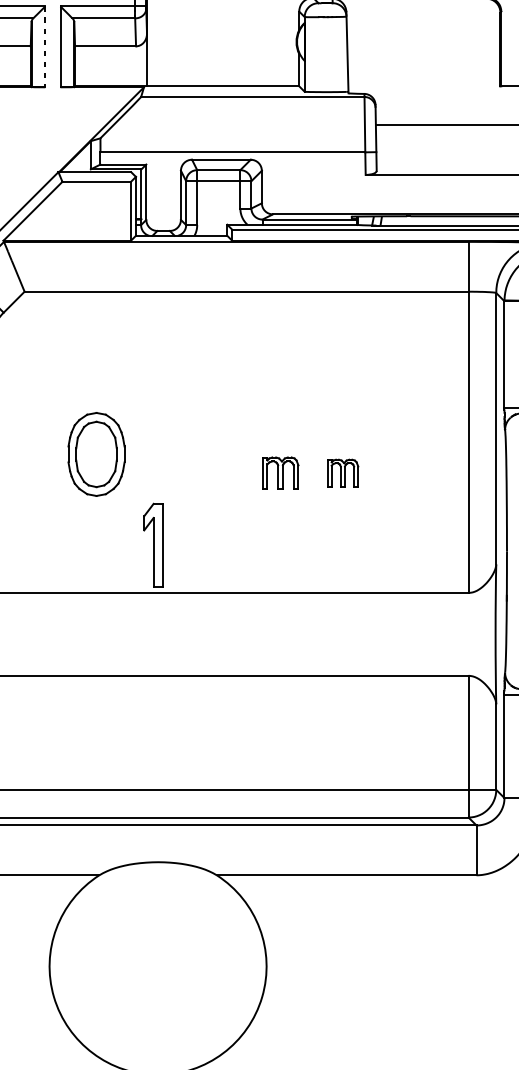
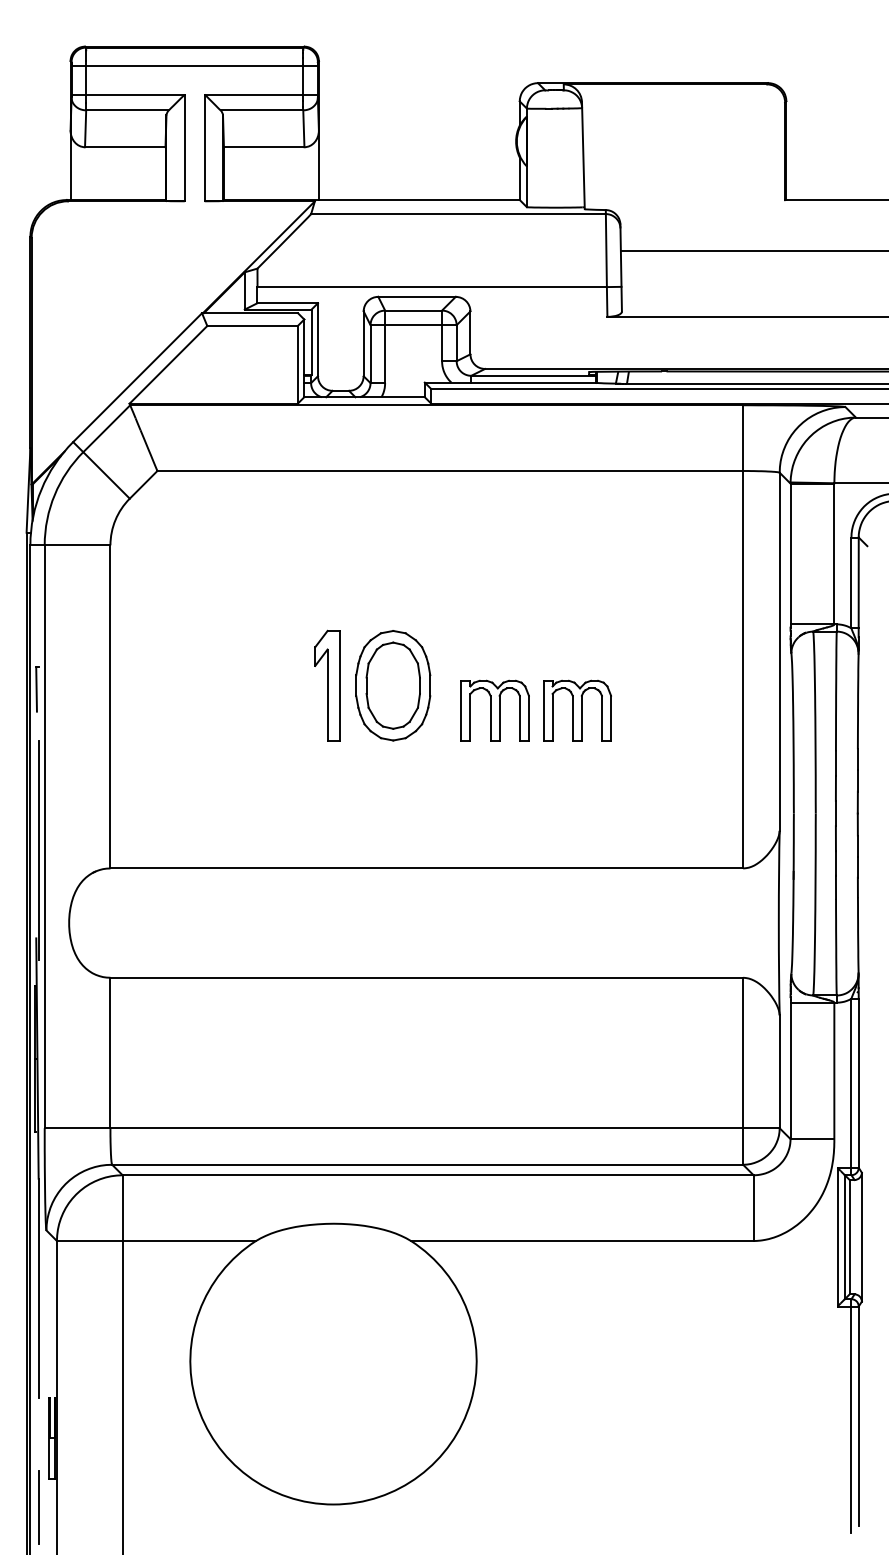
line: (45, 47) -> (184, 148), dashed -> solid
part: (96, 454) -> (393, 685), moved
part: (280, 473) -> (494, 710), size x1.43
part: (343, 473) -> (577, 710), size x1.67
part: (153, 545) -> (327, 685), moved

